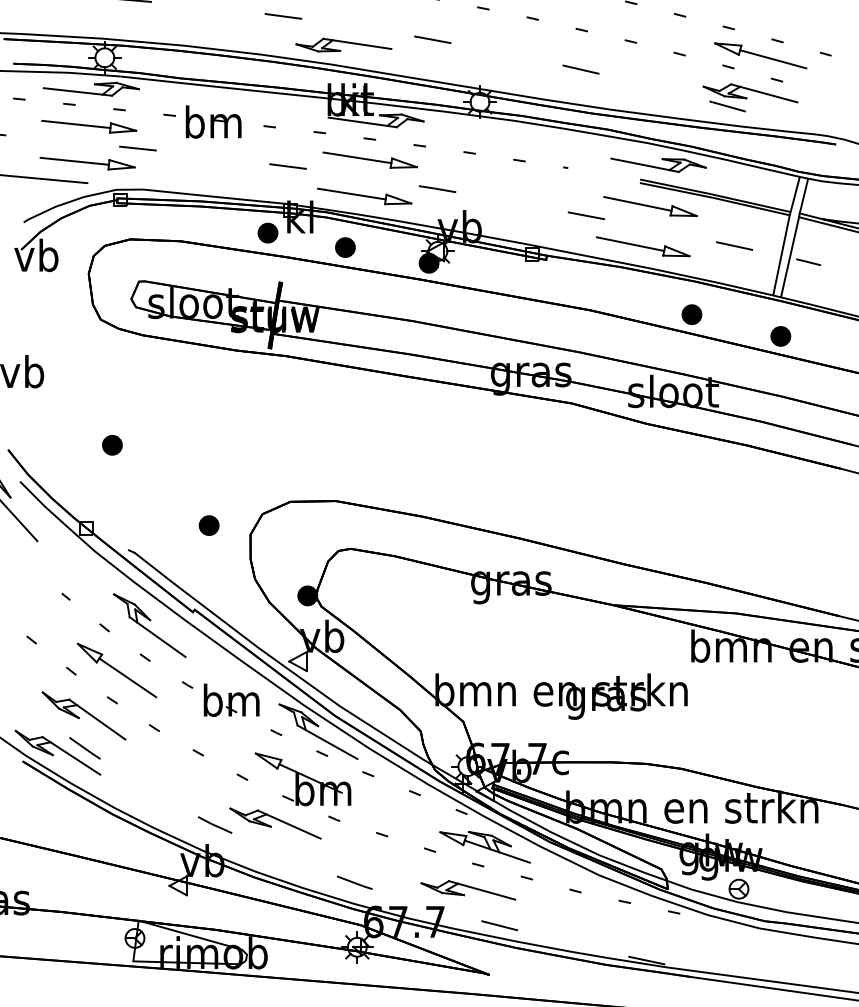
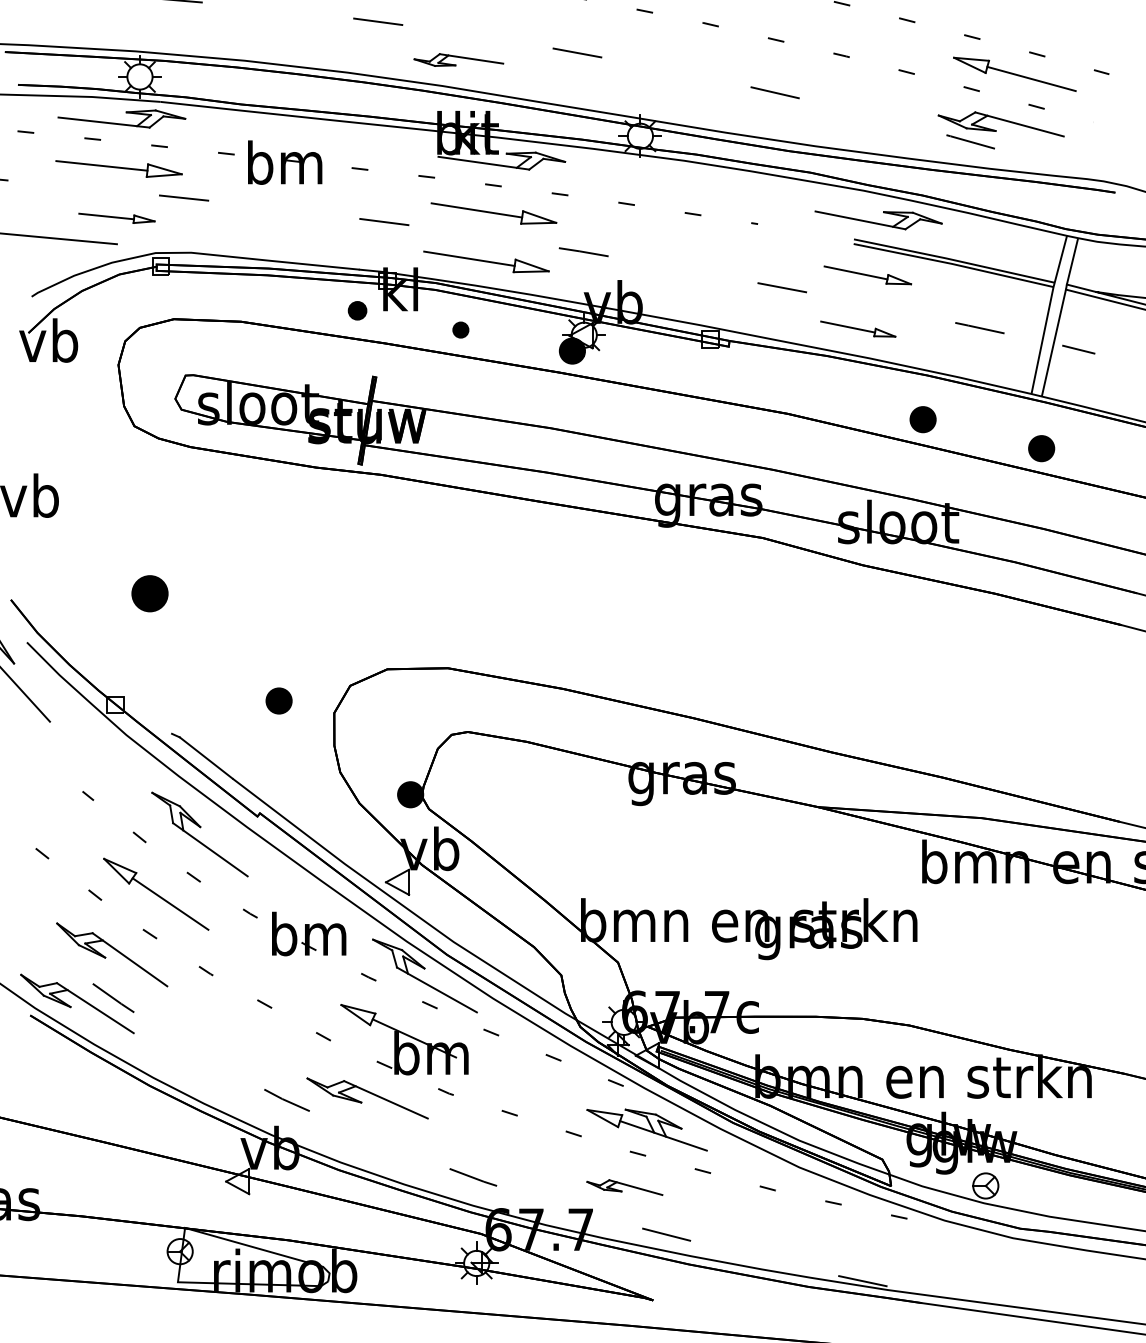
part: (343, 44) -> (458, 59), size x0.7
part: (87, 163) -> (116, 217), size x0.6
part: (650, 206) -> (867, 275), size x0.7
part: (267, 232) -> (356, 310), size x0.7
part: (643, 246) -> (858, 328), size x0.6
part: (345, 247) -> (460, 330), size x0.6
part: (112, 445) -> (150, 594), size x1.4
part: (468, 890) -> (625, 1187), size x0.6

